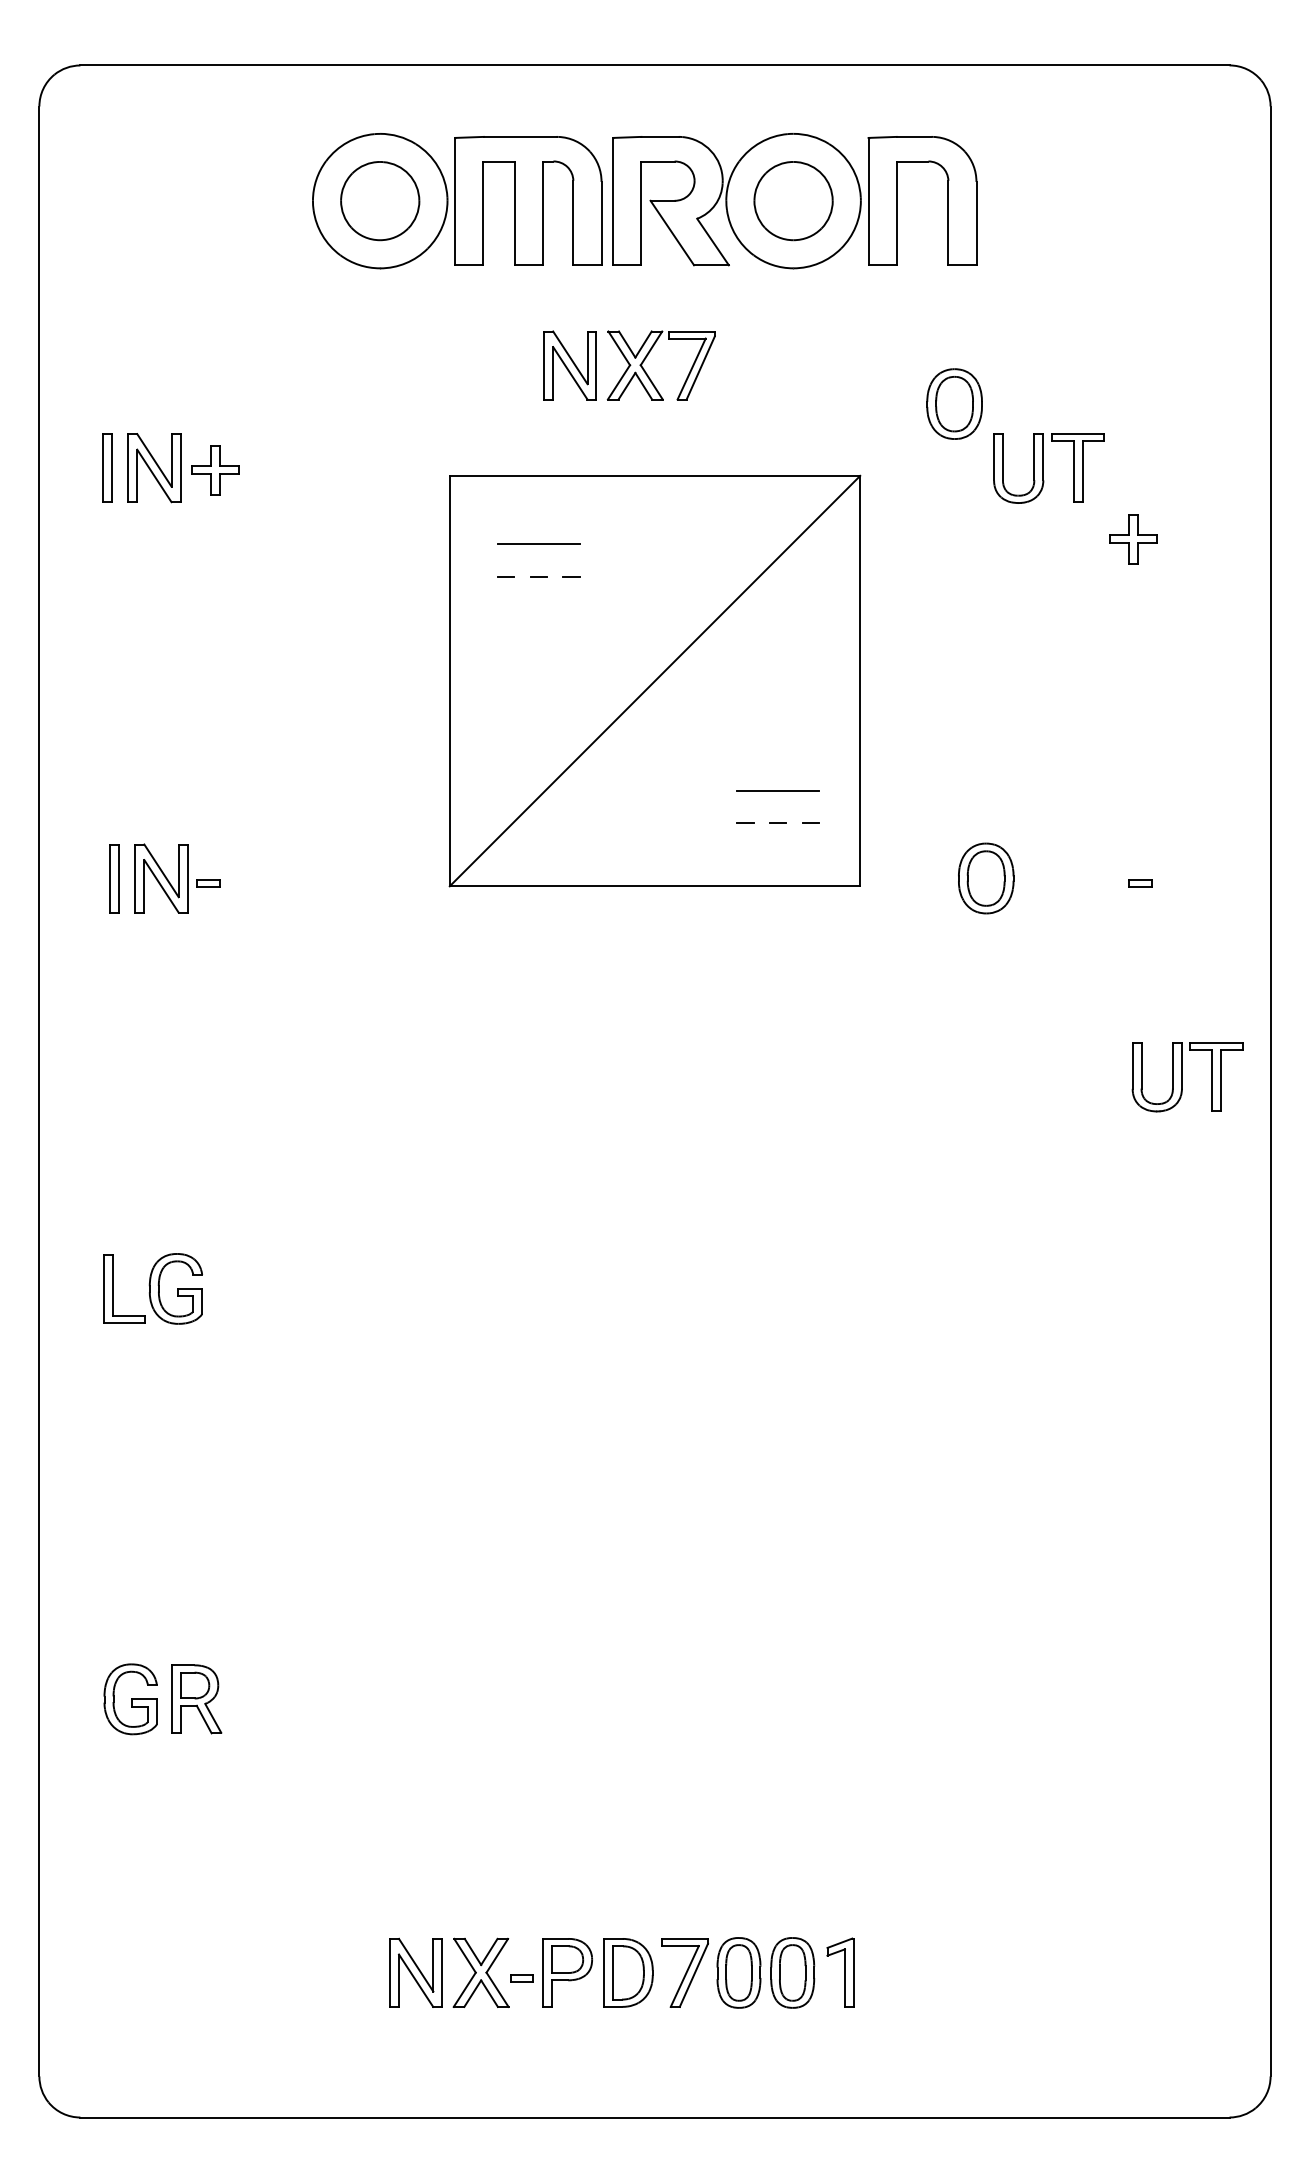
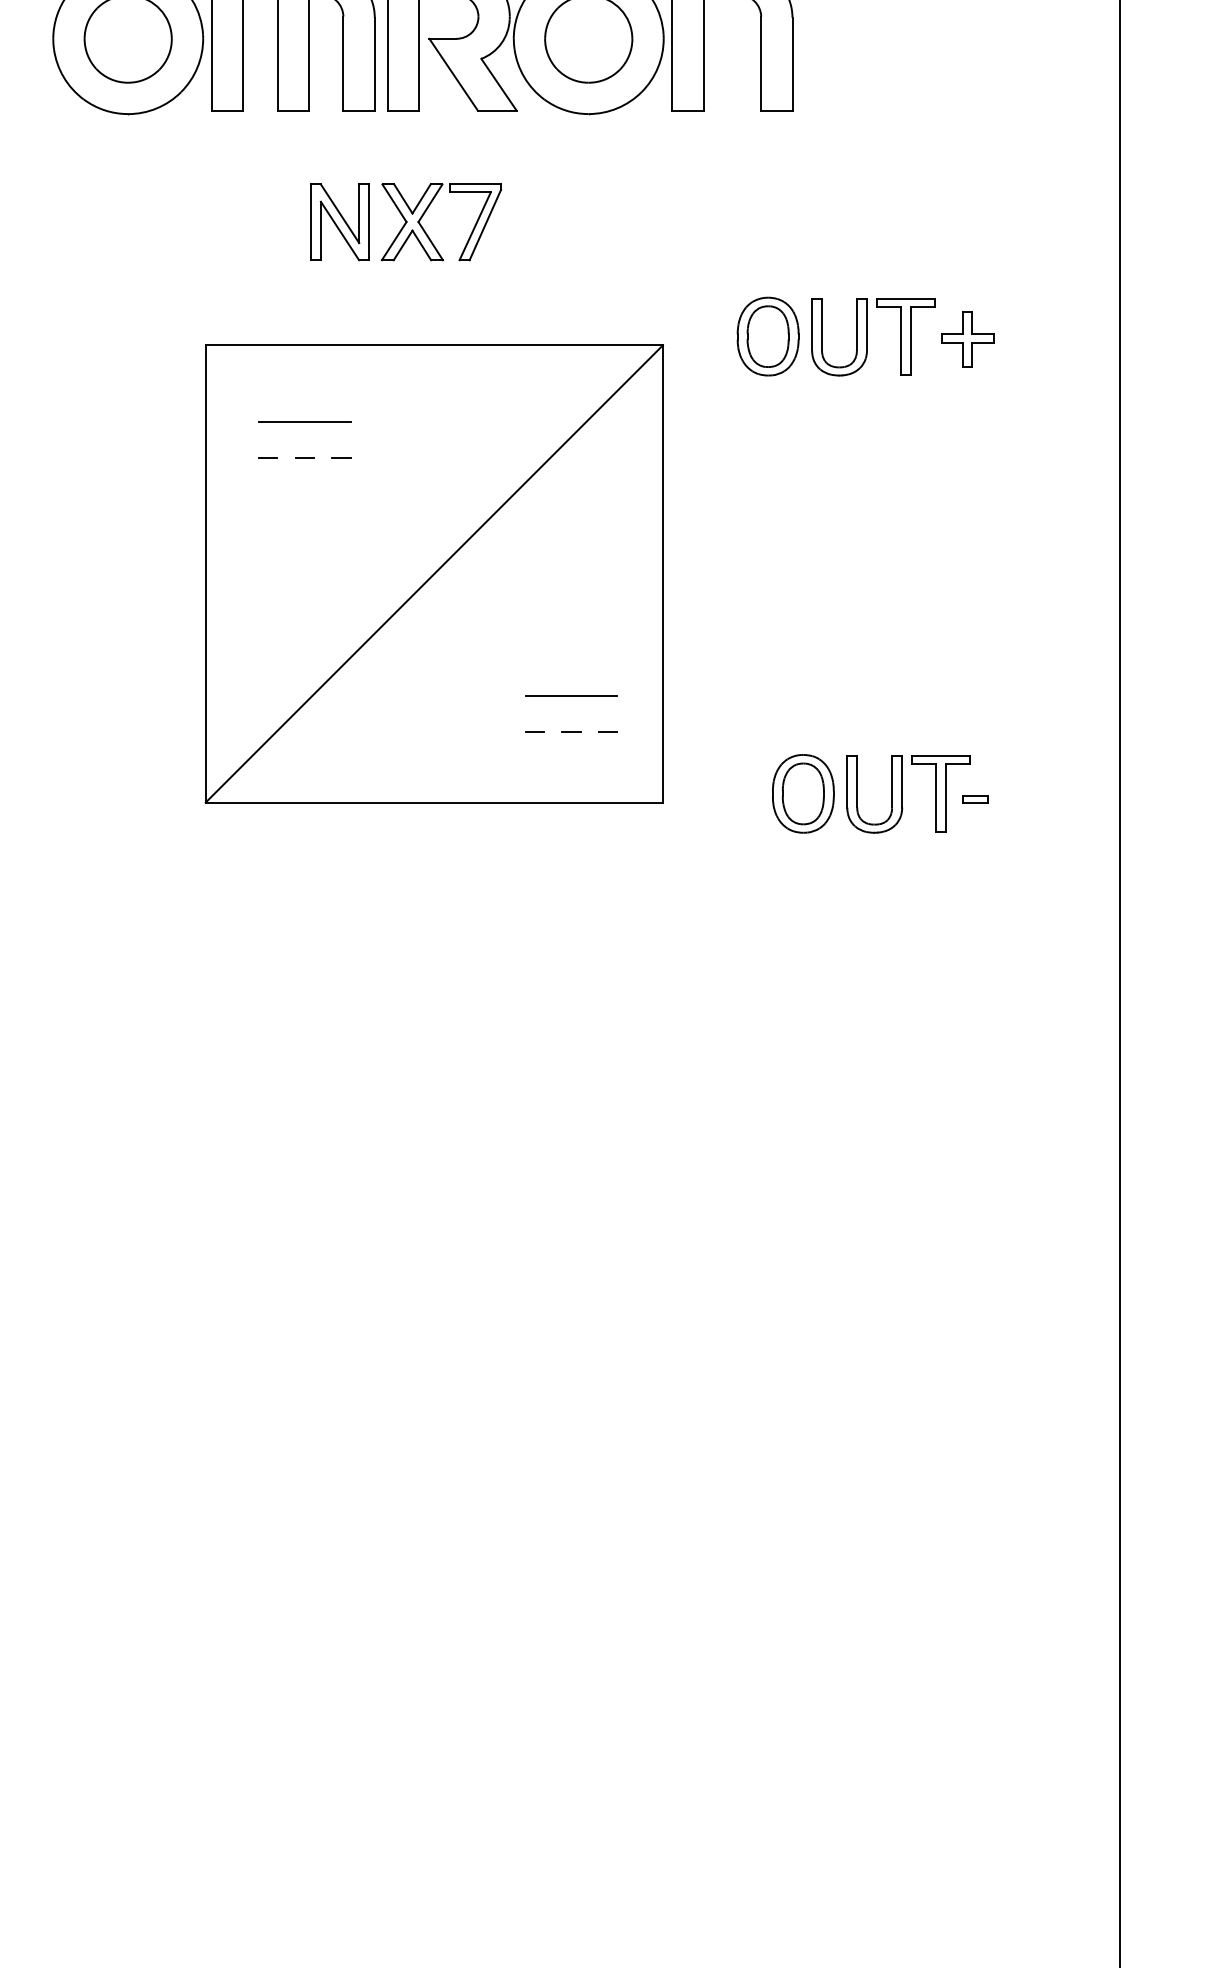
part: (954, 403) -> (768, 335), moved
part: (1133, 539) -> (967, 339), moved
part: (1187, 1077) -> (908, 794), moved

